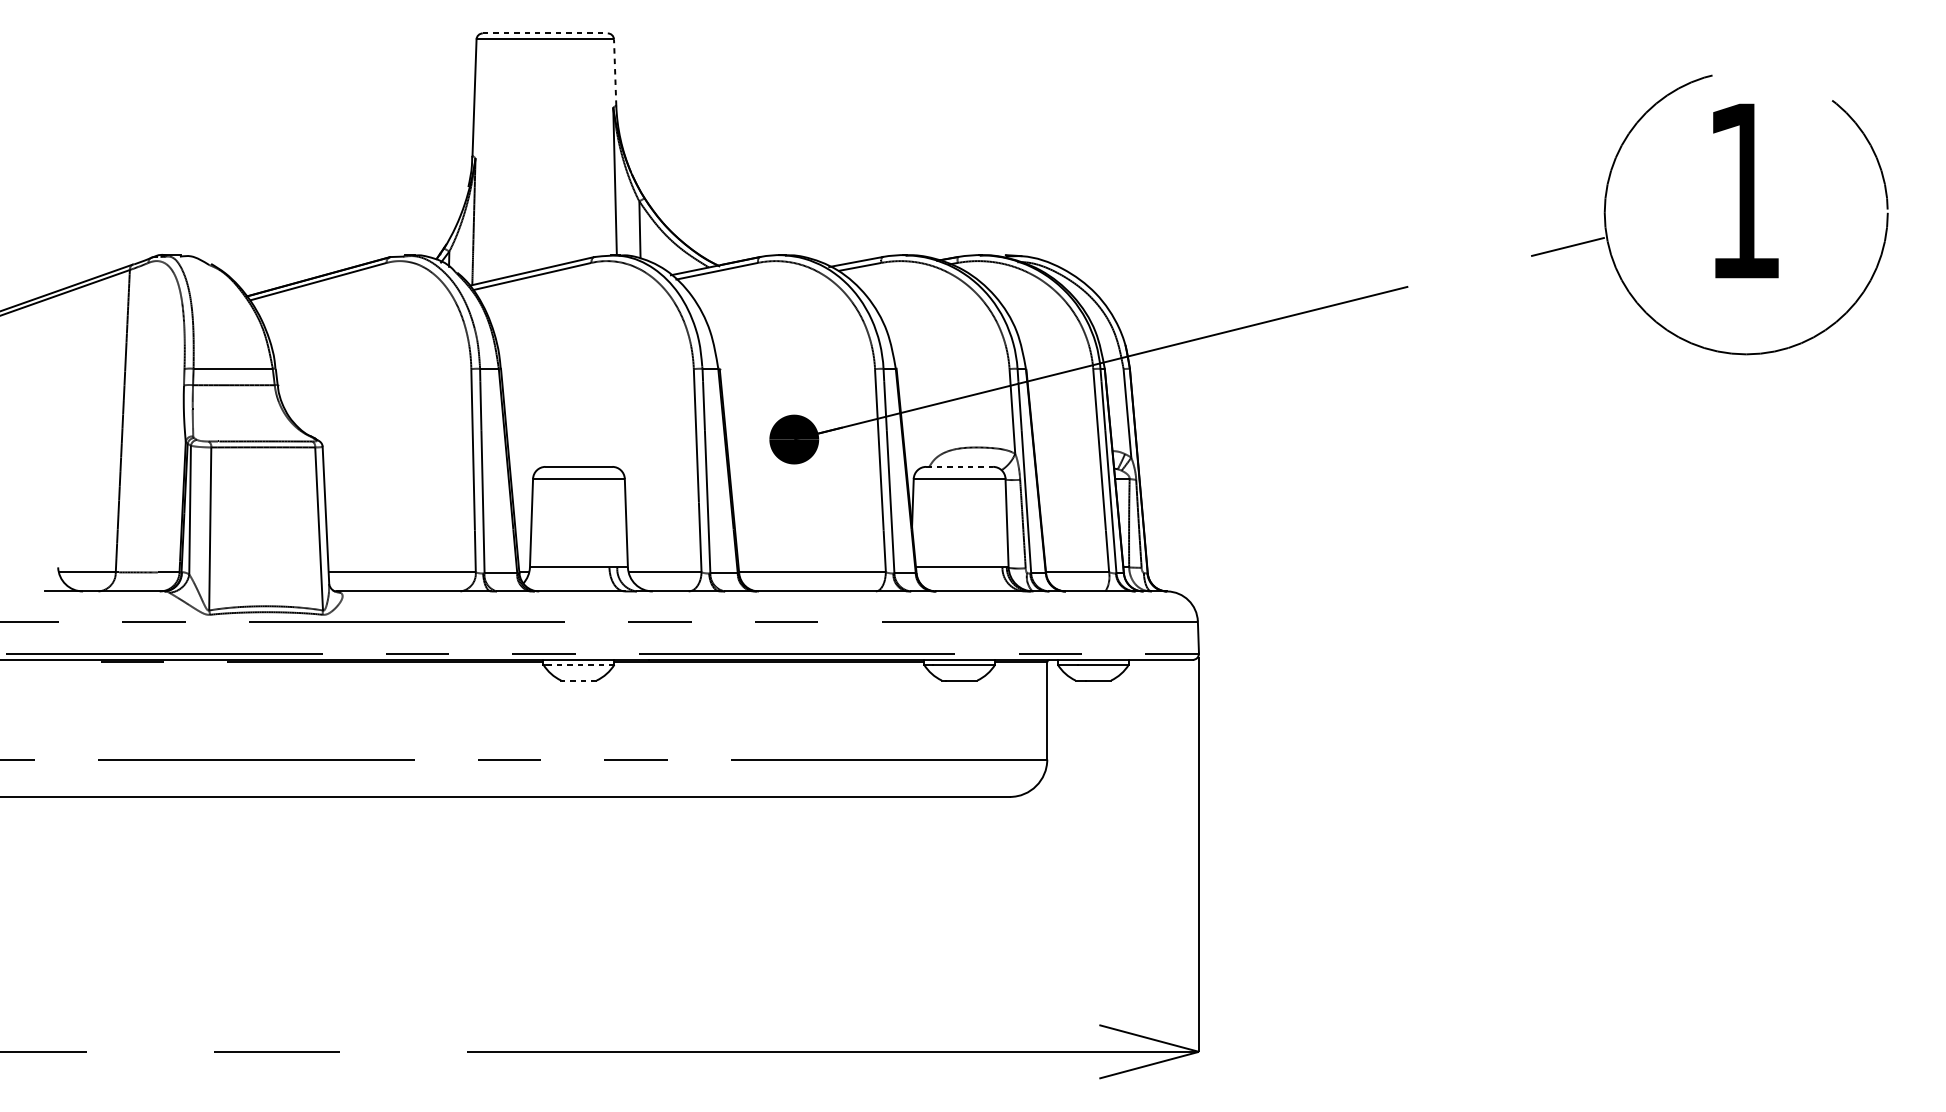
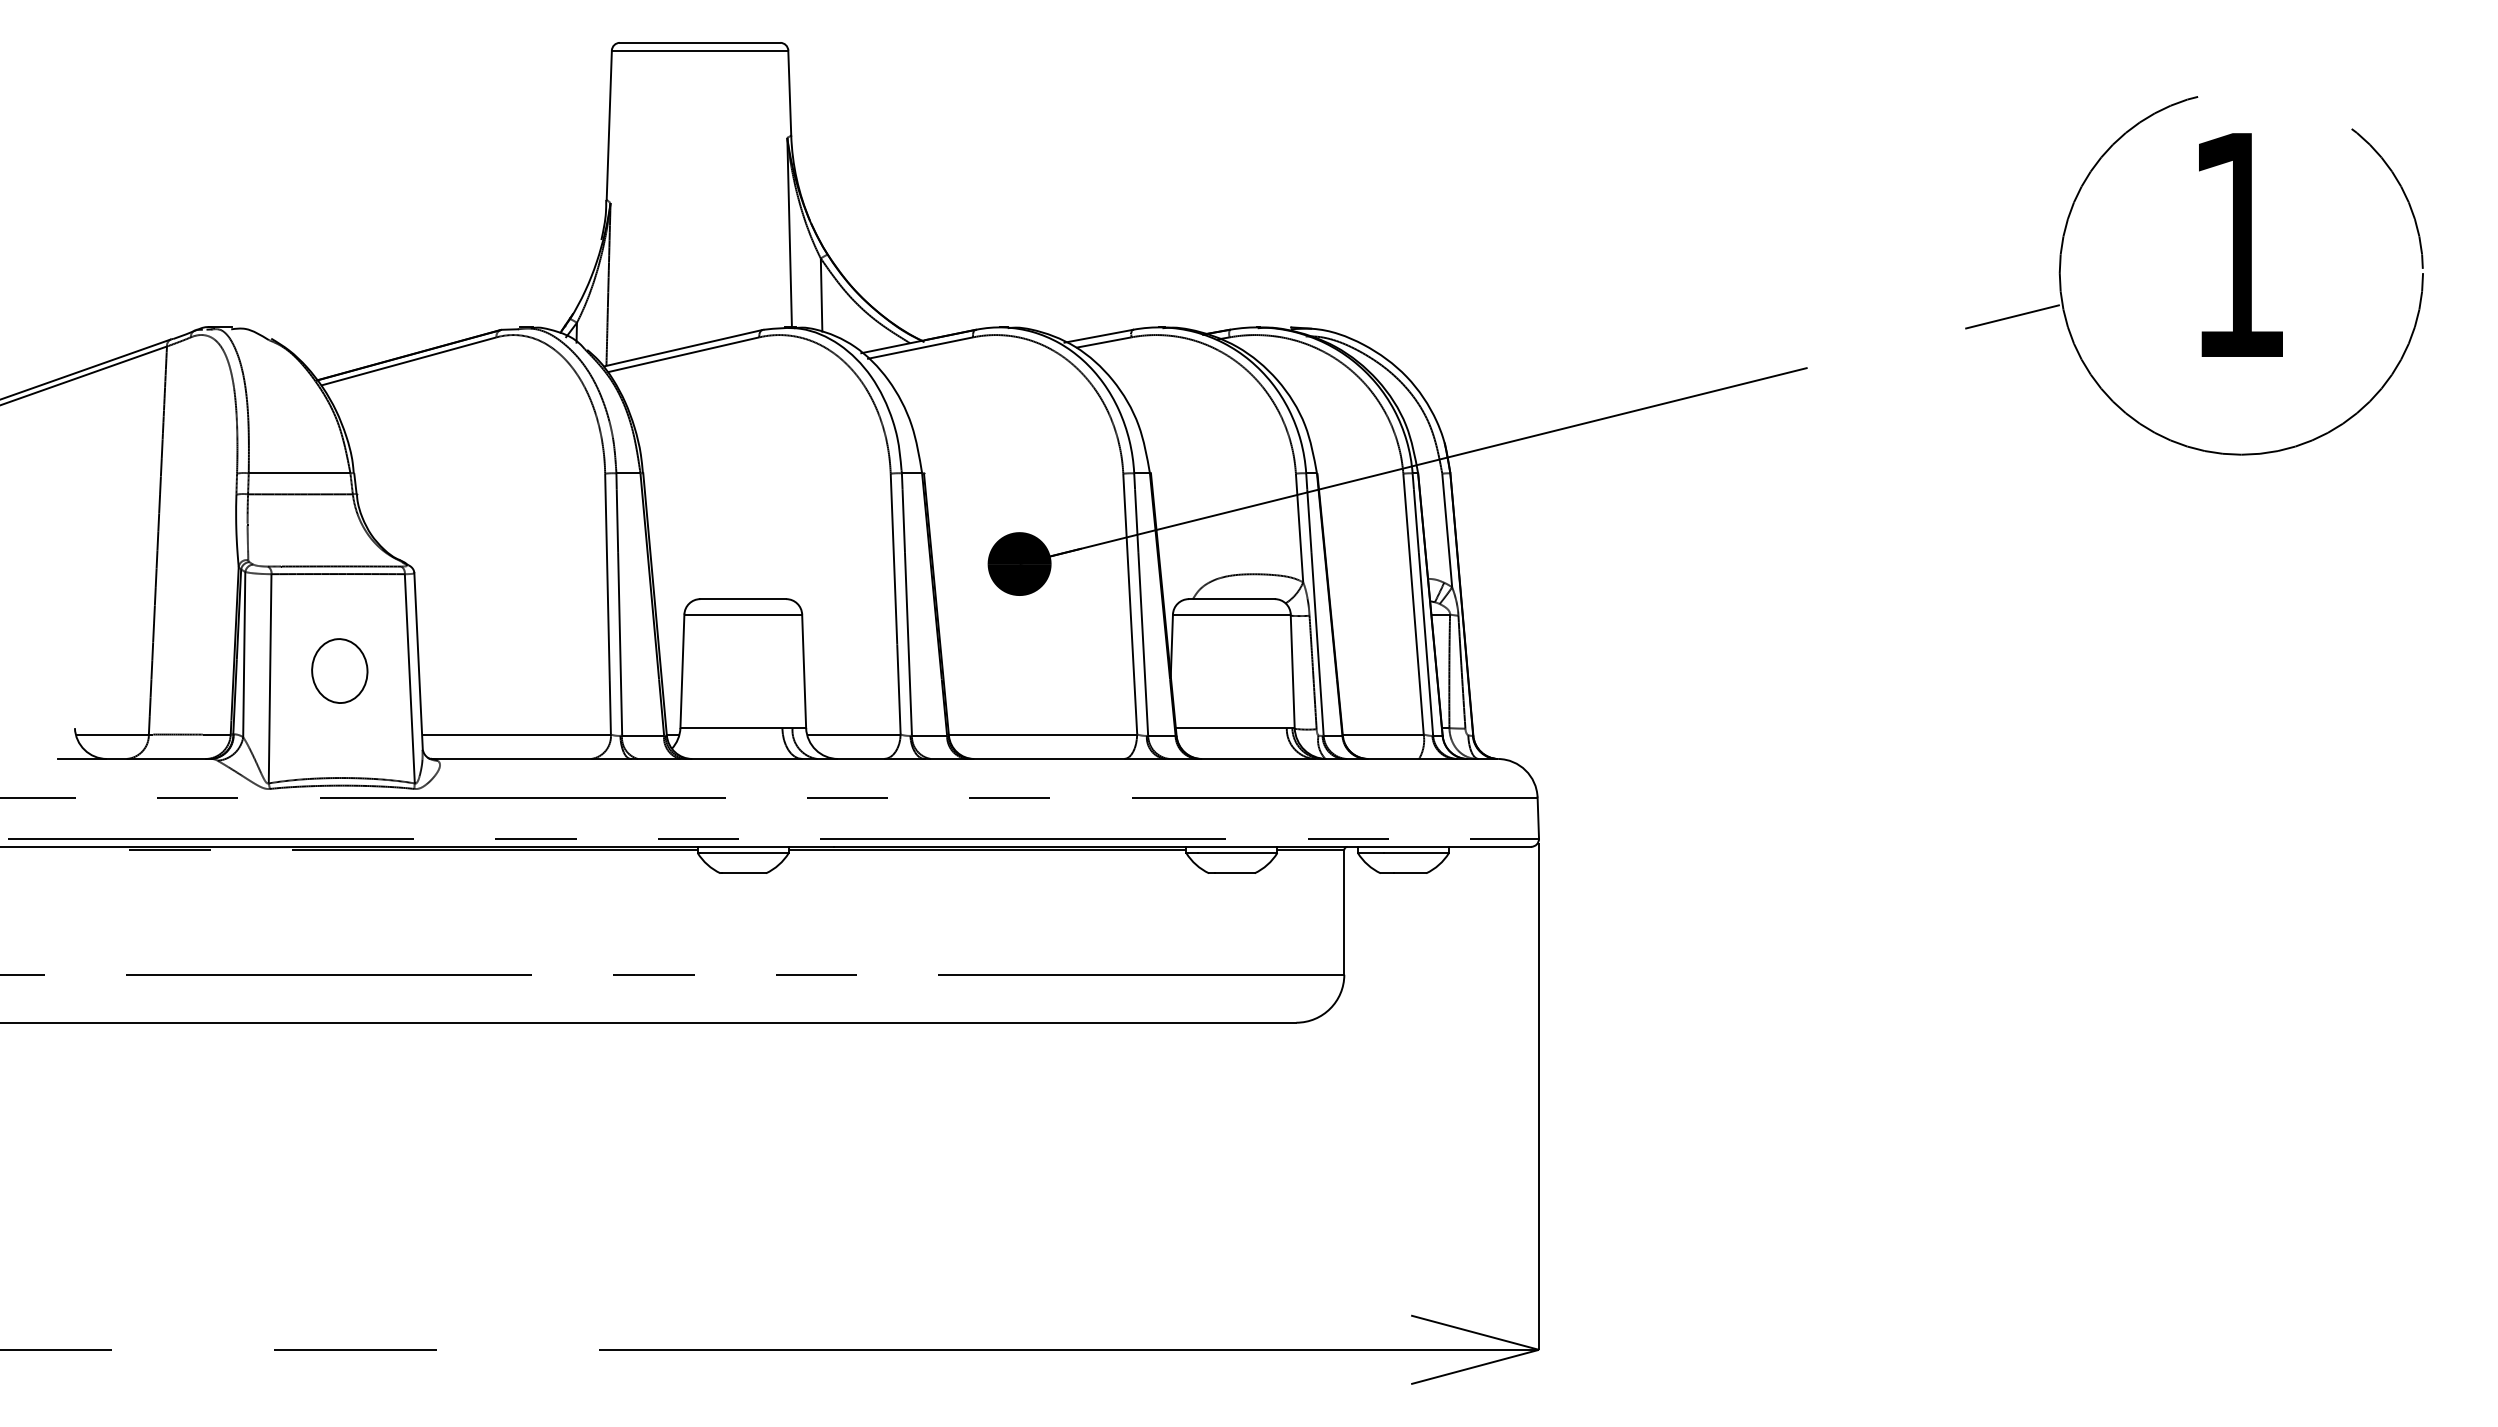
line: (545, 33) -> (700, 42), dashed -> solid
line: (614, 72) -> (789, 93), dashed -> solid
line: (959, 467) -> (1231, 599), dashed -> solid
part: (264, 522) -> (339, 670), added
line: (579, 664) -> (744, 852), dashed -> solid
line: (579, 680) -> (743, 873), dashed -> solid

